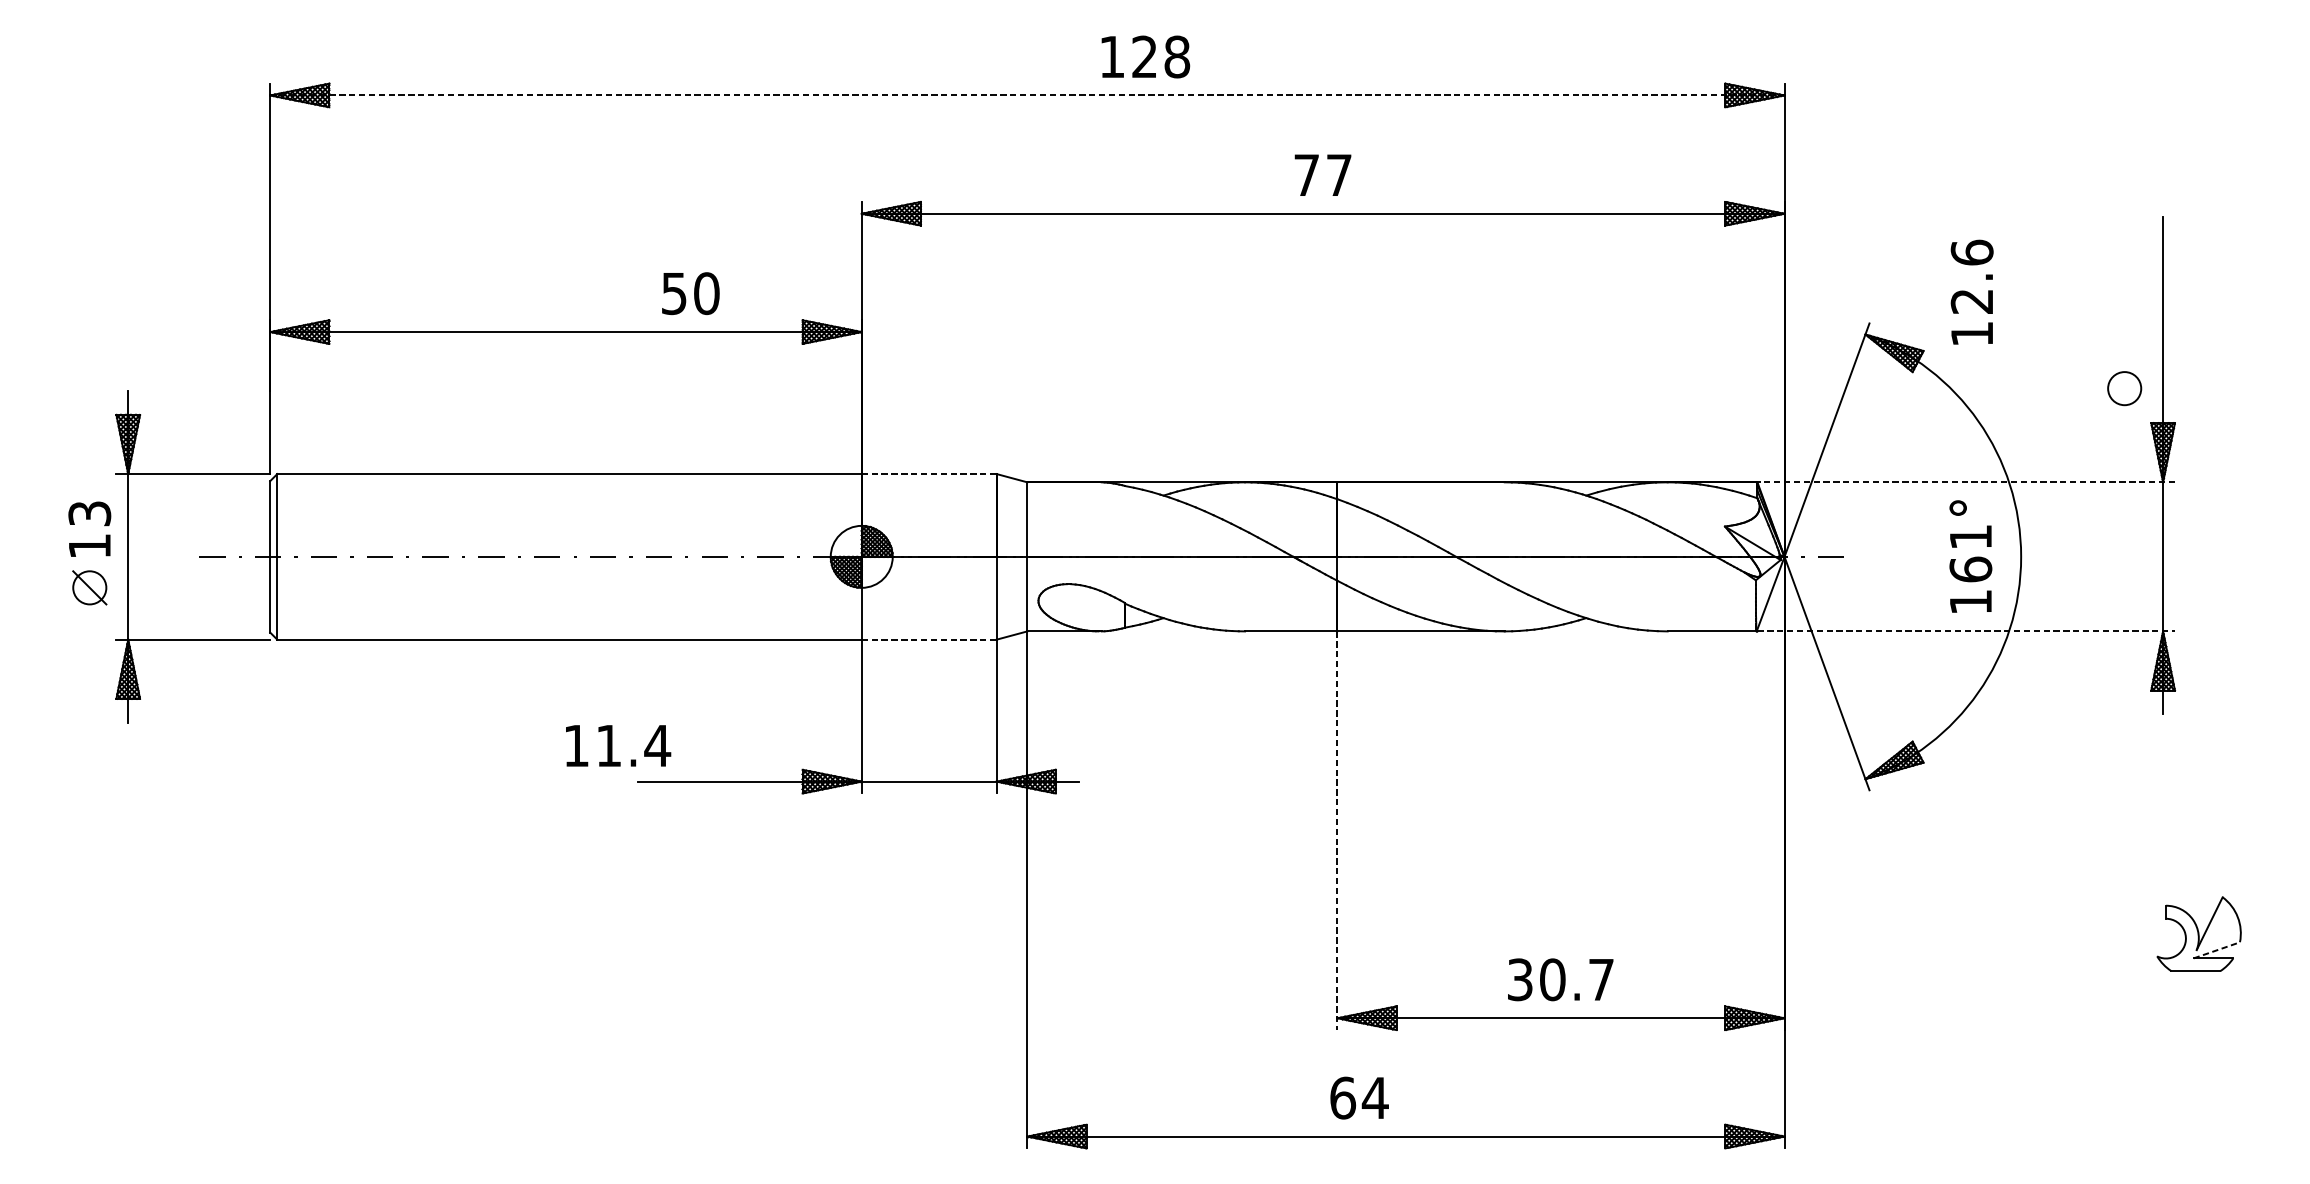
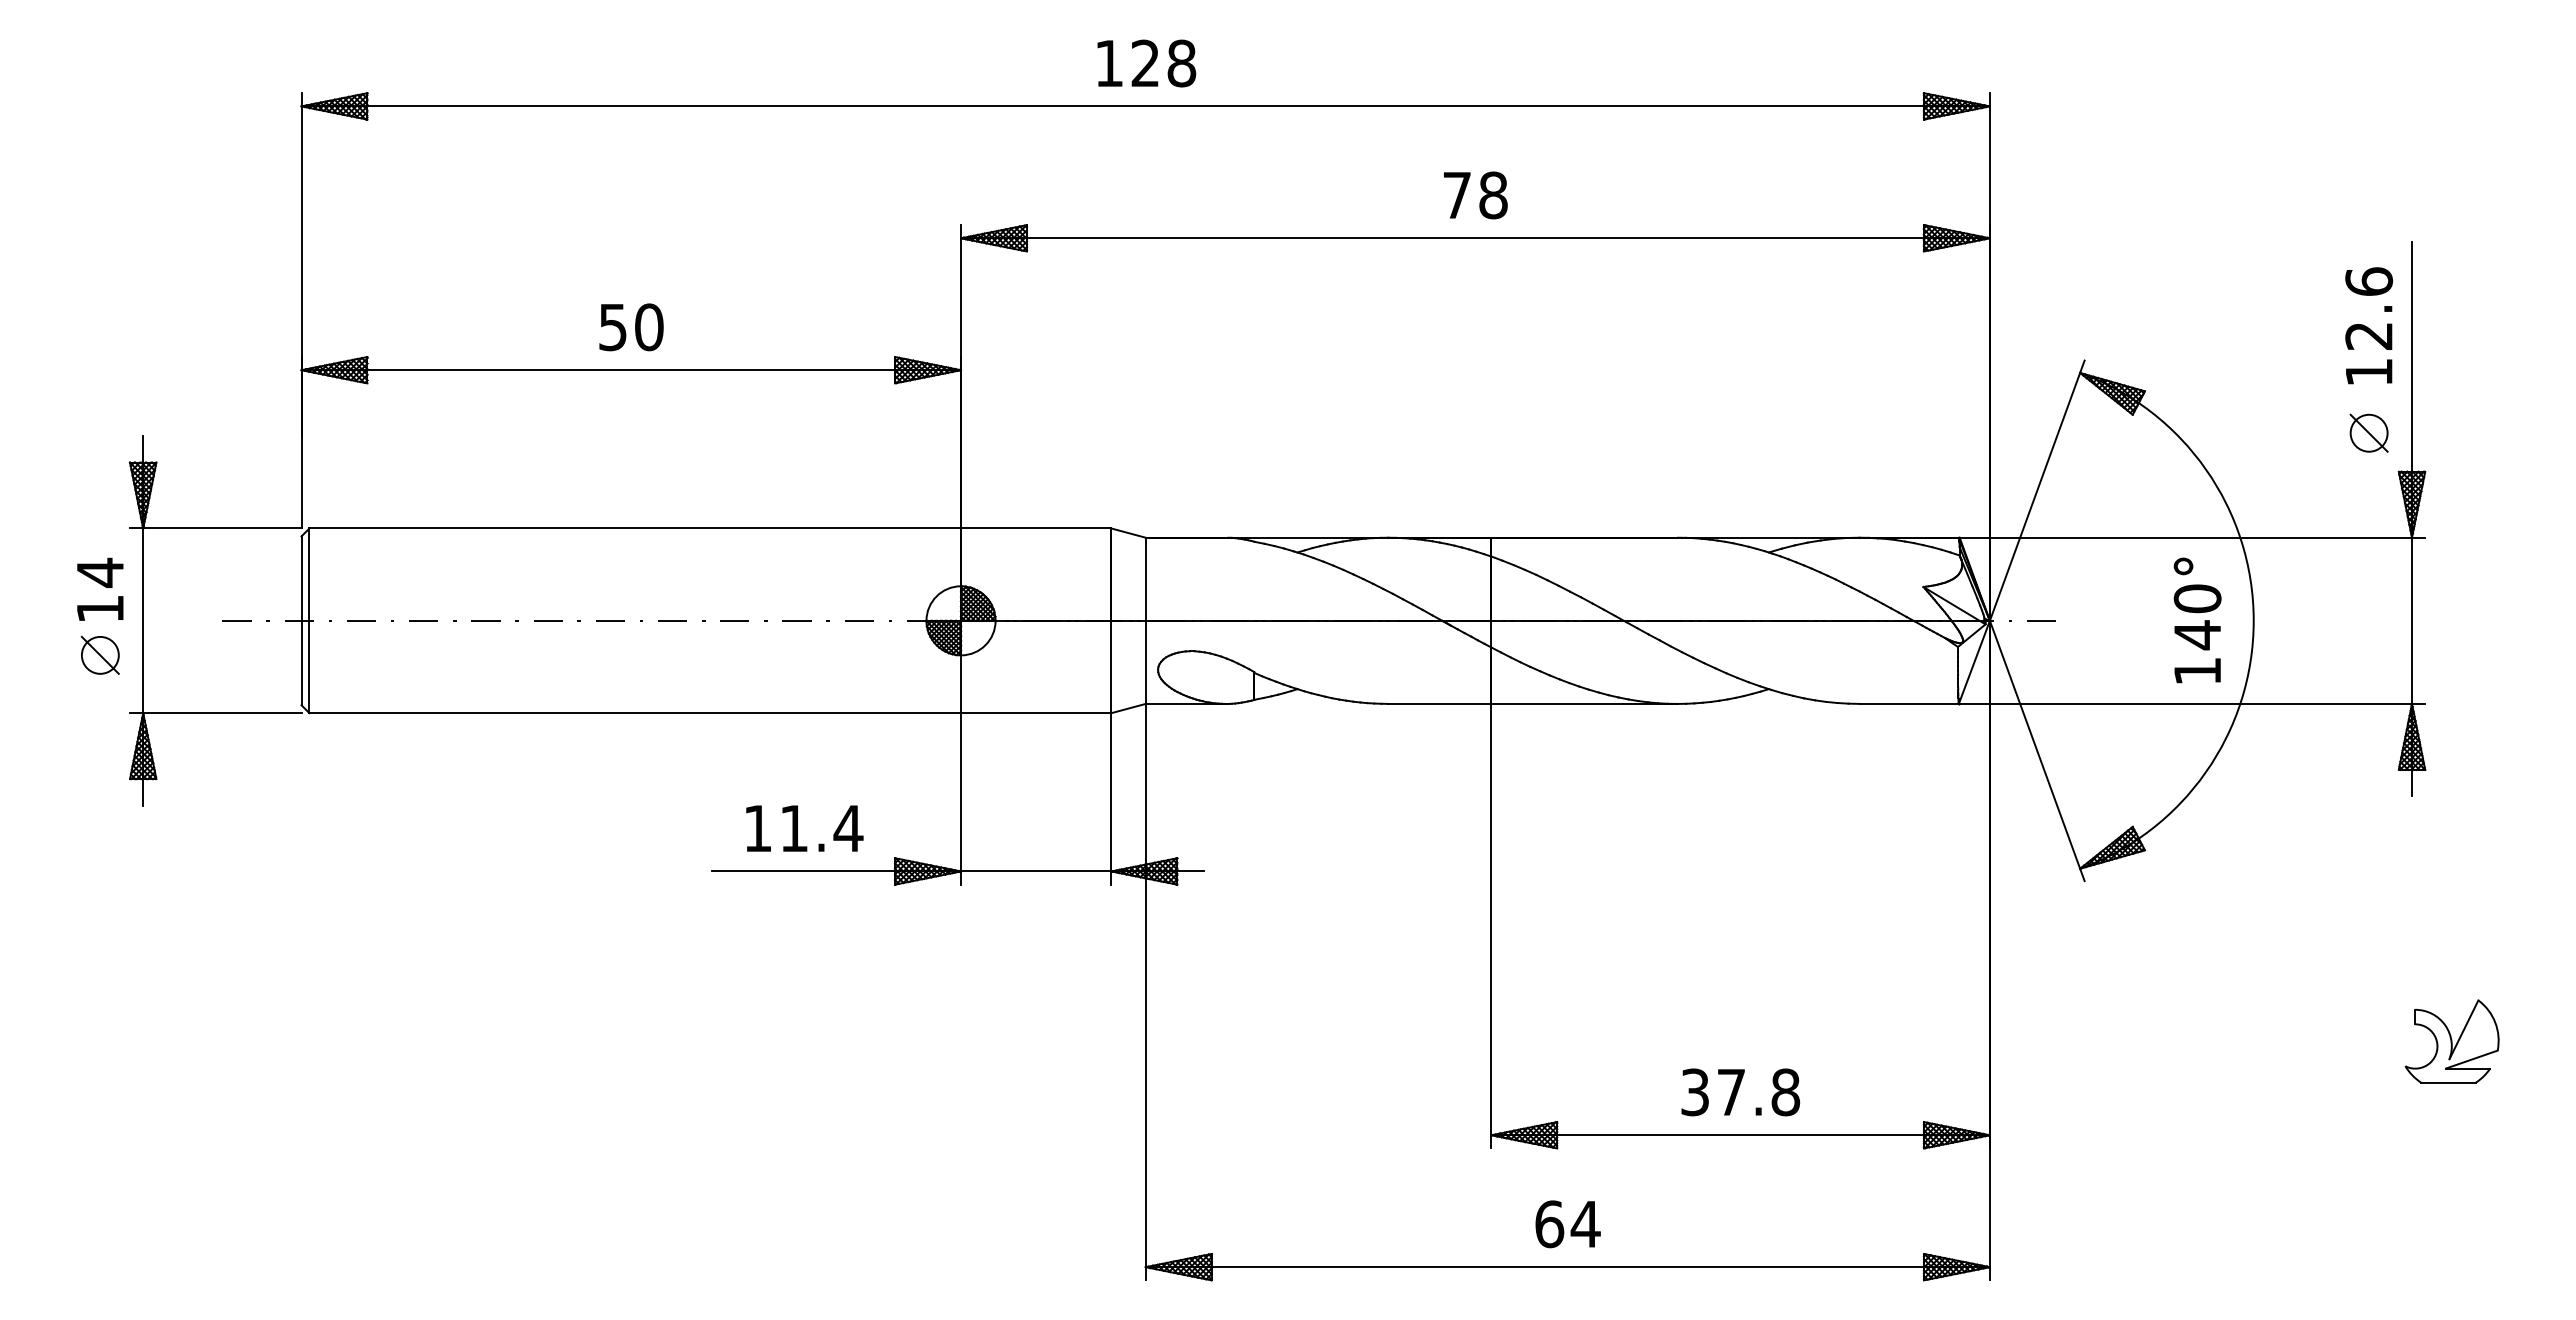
text: (1145, 56) -> (1146, 63), moved
line: (1028, 95) -> (1146, 106), dashed -> solid
text: (1339, 175) -> (1493, 195), 77 -> 78
text: (1971, 291) -> (2368, 325), moved
text: (690, 293) -> (631, 327), moved
line: (2124, 387) -> (2368, 432), added
line: (929, 474) -> (1036, 528), dashed -> solid
line: (1966, 482) -> (2192, 537), dashed -> solid
text: (89, 513) -> (100, 572), 13 -> 14
text: (1970, 553) -> (2197, 617), 161° -> 140°
line: (1966, 631) -> (2192, 703), dashed -> solid
line: (929, 639) -> (1036, 713), dashed -> solid
text: (618, 745) -> (804, 828), moved
line: (1337, 831) -> (1491, 926), dashed -> solid
line: (2217, 950) -> (2472, 1059), dashed -> solid
text: (1576, 979) -> (1758, 1092), 30.7 -> 37.8
text: (1359, 1098) -> (1567, 1224), moved

